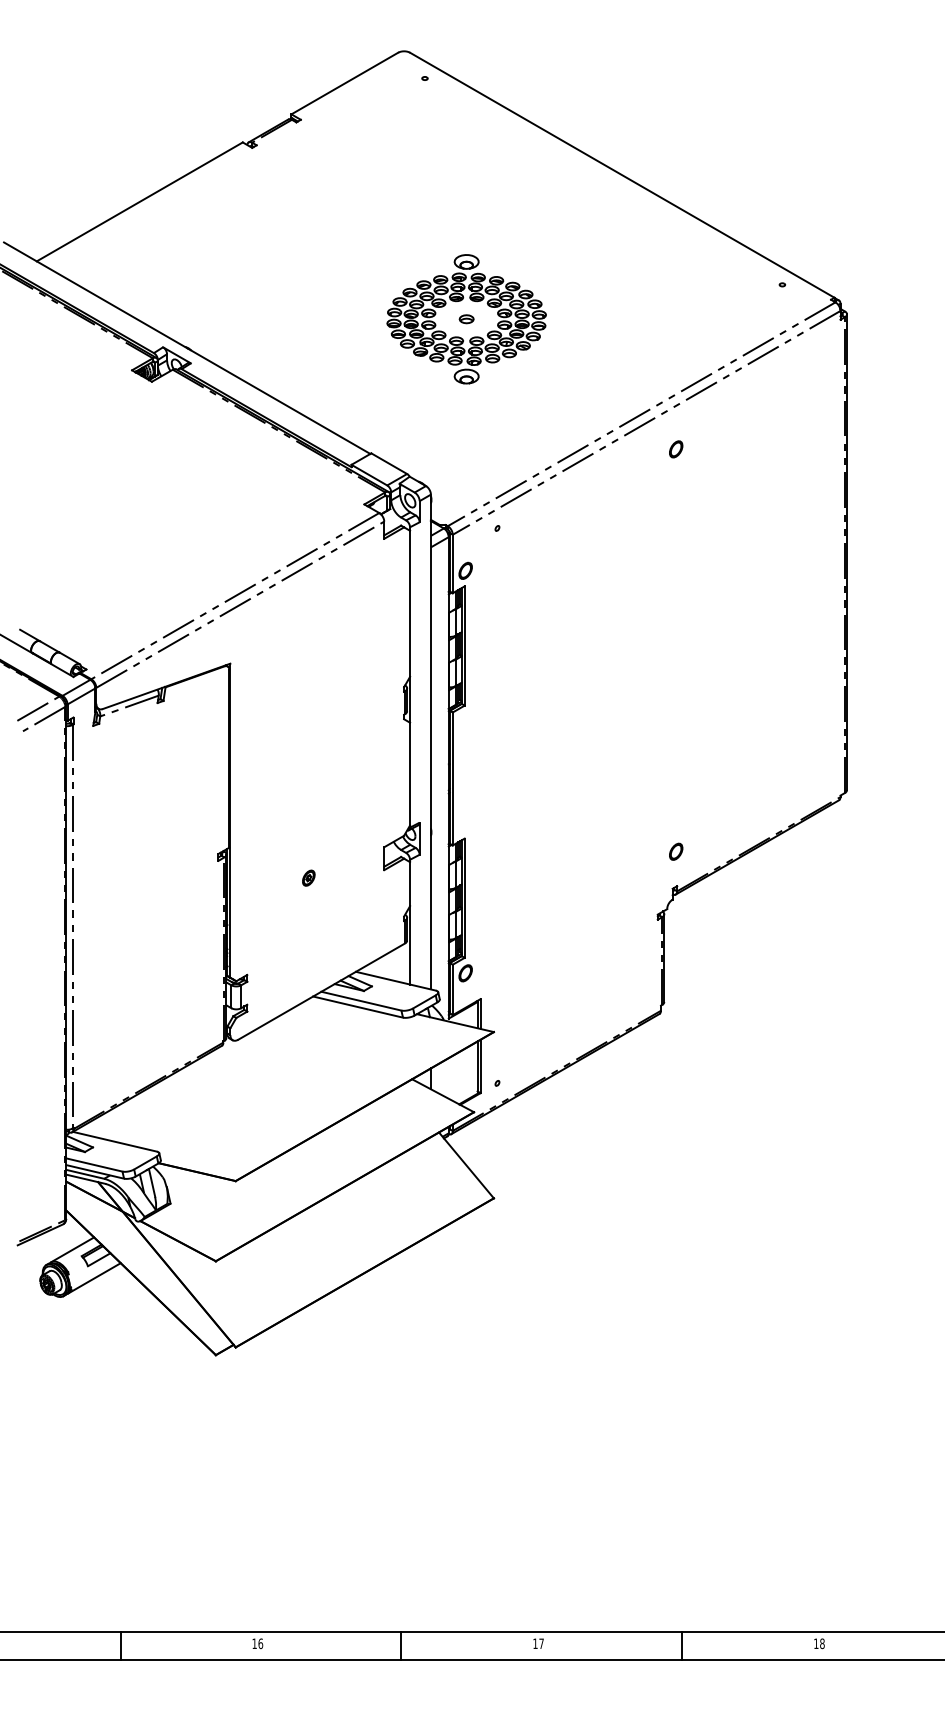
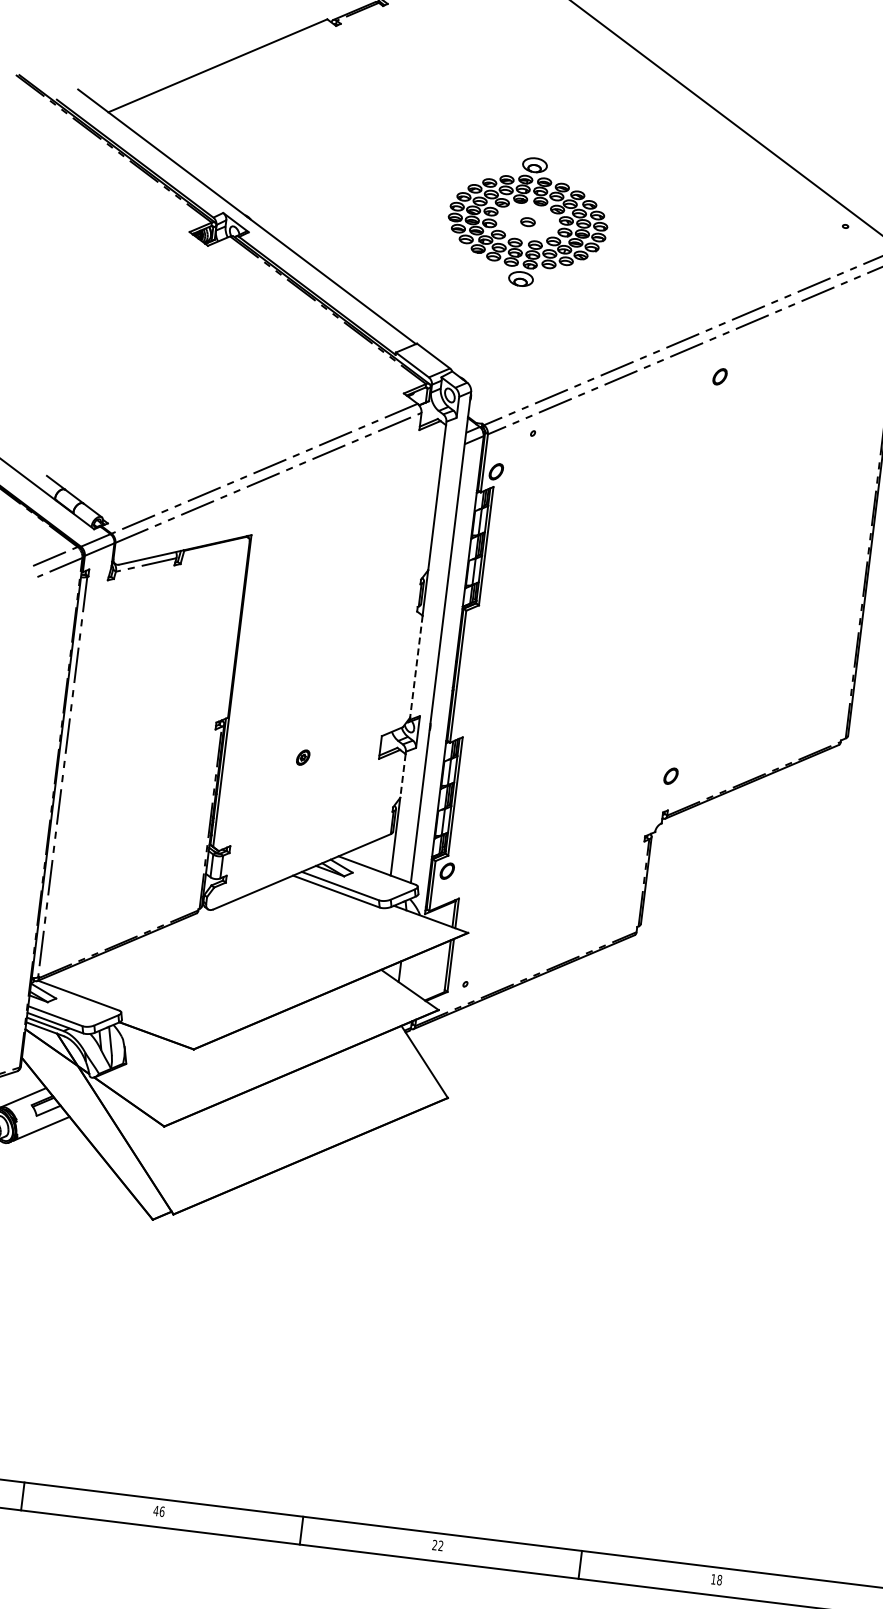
line: (410, 774) -> (416, 667), solid -> dashed
line: (410, 884) -> (403, 776), solid -> dashed
text: (254, 1643) -> (156, 1510), 16 -> 46
text: (538, 1643) -> (437, 1545), 17 -> 22

